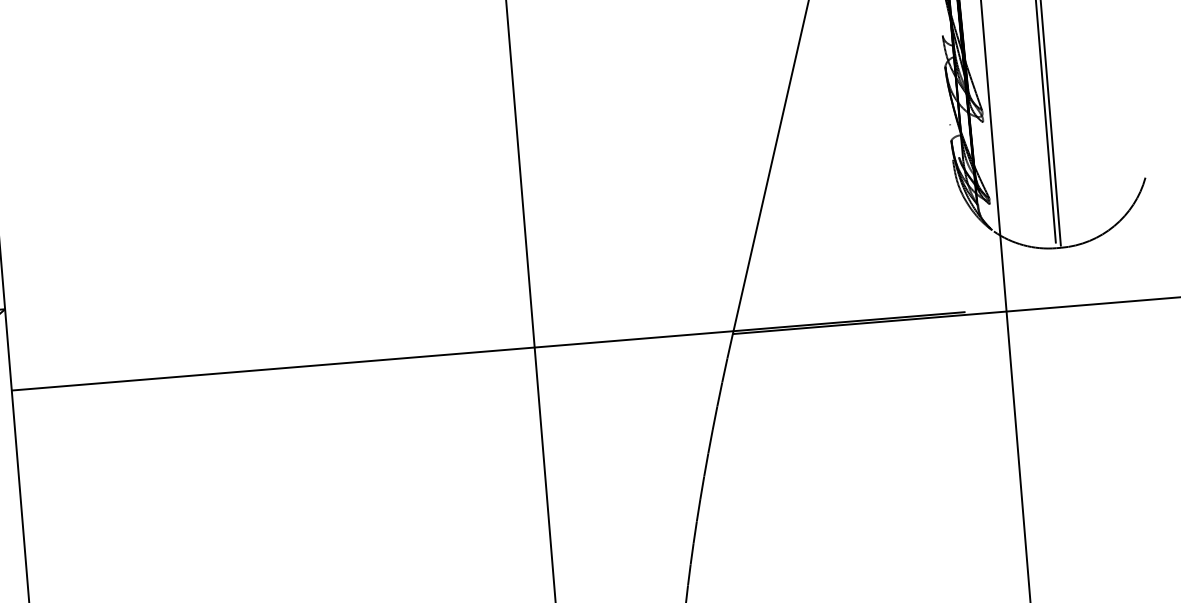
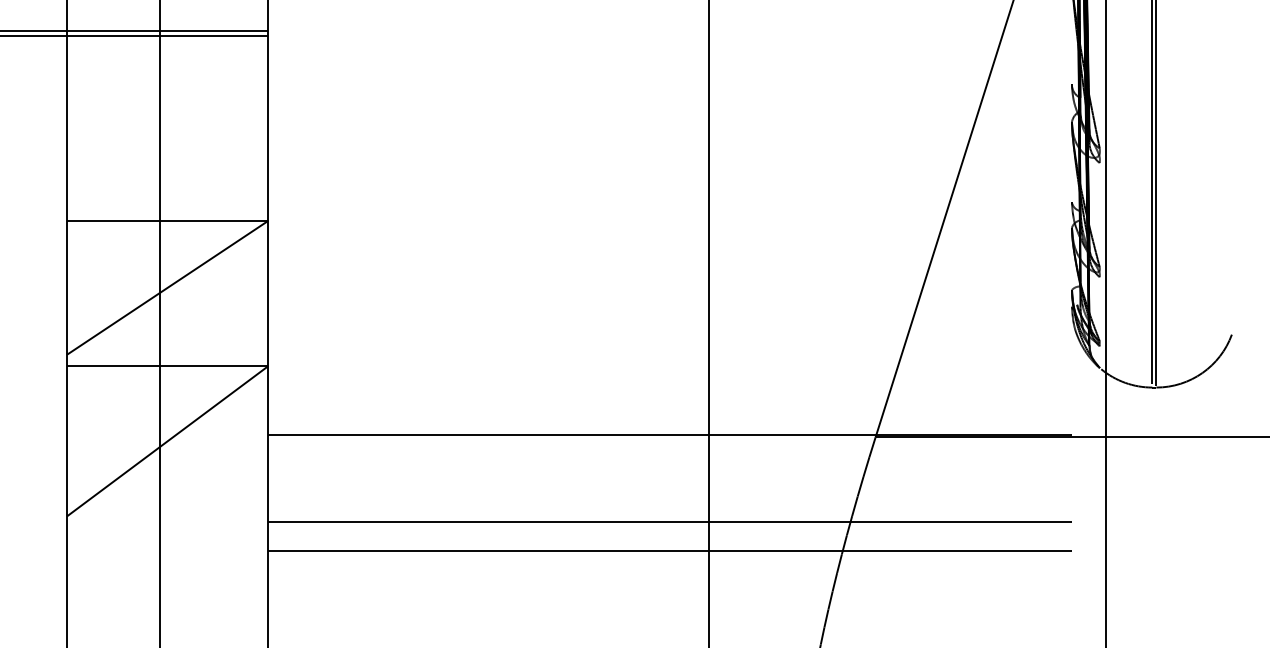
line: (496, 454) -> (669, 521), added
line: (499, 489) -> (669, 551), added

